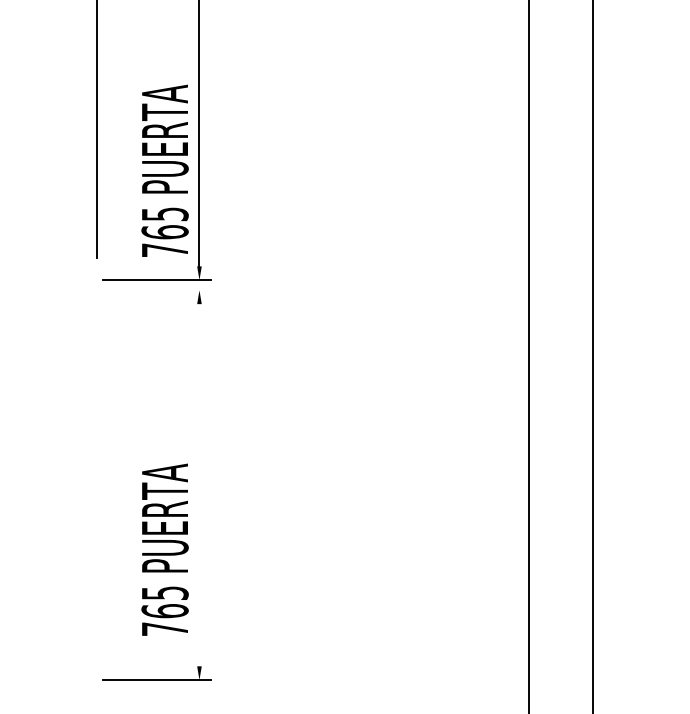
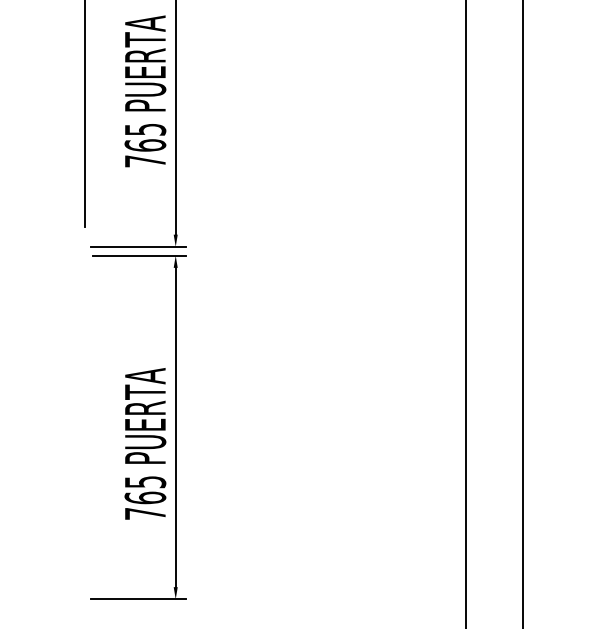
text: (164, 170) -> (144, 91), moved
line: (157, 290) -> (138, 255), added
line: (199, 485) -> (175, 427), added
text: (164, 549) -> (144, 443), moved

